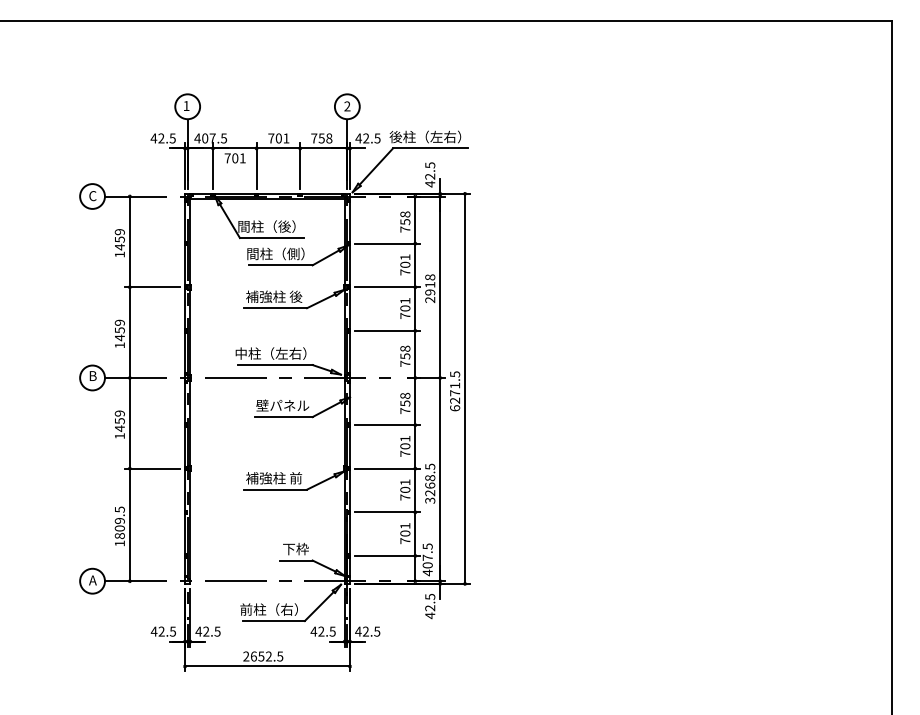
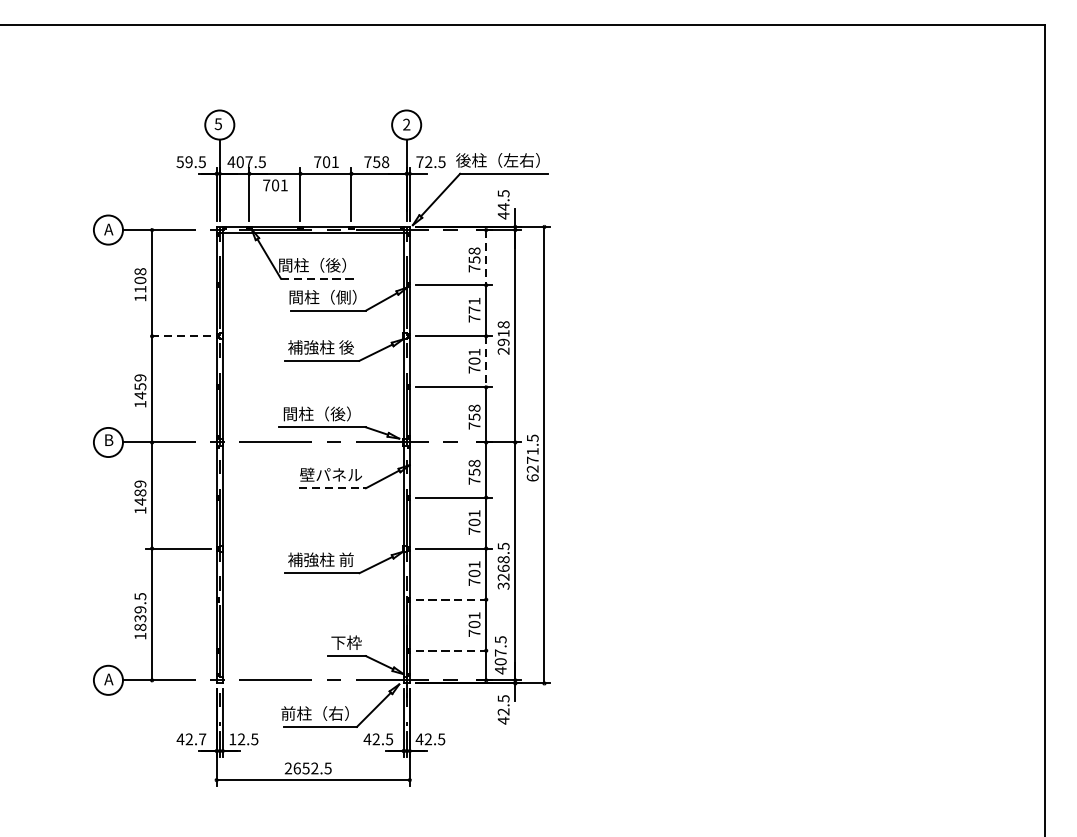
text: (186, 106) -> (218, 124), 1 -> 5
text: (157, 138) -> (184, 162), 42.5 -> 59.5
text: (358, 138) -> (419, 162), 42.5 -> 72.5
text: (430, 176) -> (503, 206), 42.5 -> 44.5
text: (92, 196) -> (108, 230), C -> A
line: (415, 220) -> (486, 258), solid -> dashed
line: (271, 238) -> (317, 279), solid -> dashed
text: (119, 239) -> (139, 280), 1459 -> 1108
text: (405, 264) -> (474, 309), 701 -> 771
line: (152, 287) -> (178, 336), solid -> dashed
line: (415, 309) -> (486, 362), solid -> dashed
text: (270, 353) -> (316, 413), 中柱（左右） -> 間柱（後）
line: (283, 417) -> (331, 488), solid -> dashed
text: (119, 421) -> (139, 493), 1459 -> 1489
line: (387, 512) -> (453, 599), solid -> dashed
text: (119, 528) -> (139, 618), 1809.5 -> 1839.5
line: (387, 555) -> (453, 650), solid -> dashed
text: (172, 631) -> (202, 739), 42.5 -> 42.7
text: (198, 631) -> (232, 739), 42.5 -> 12.5

